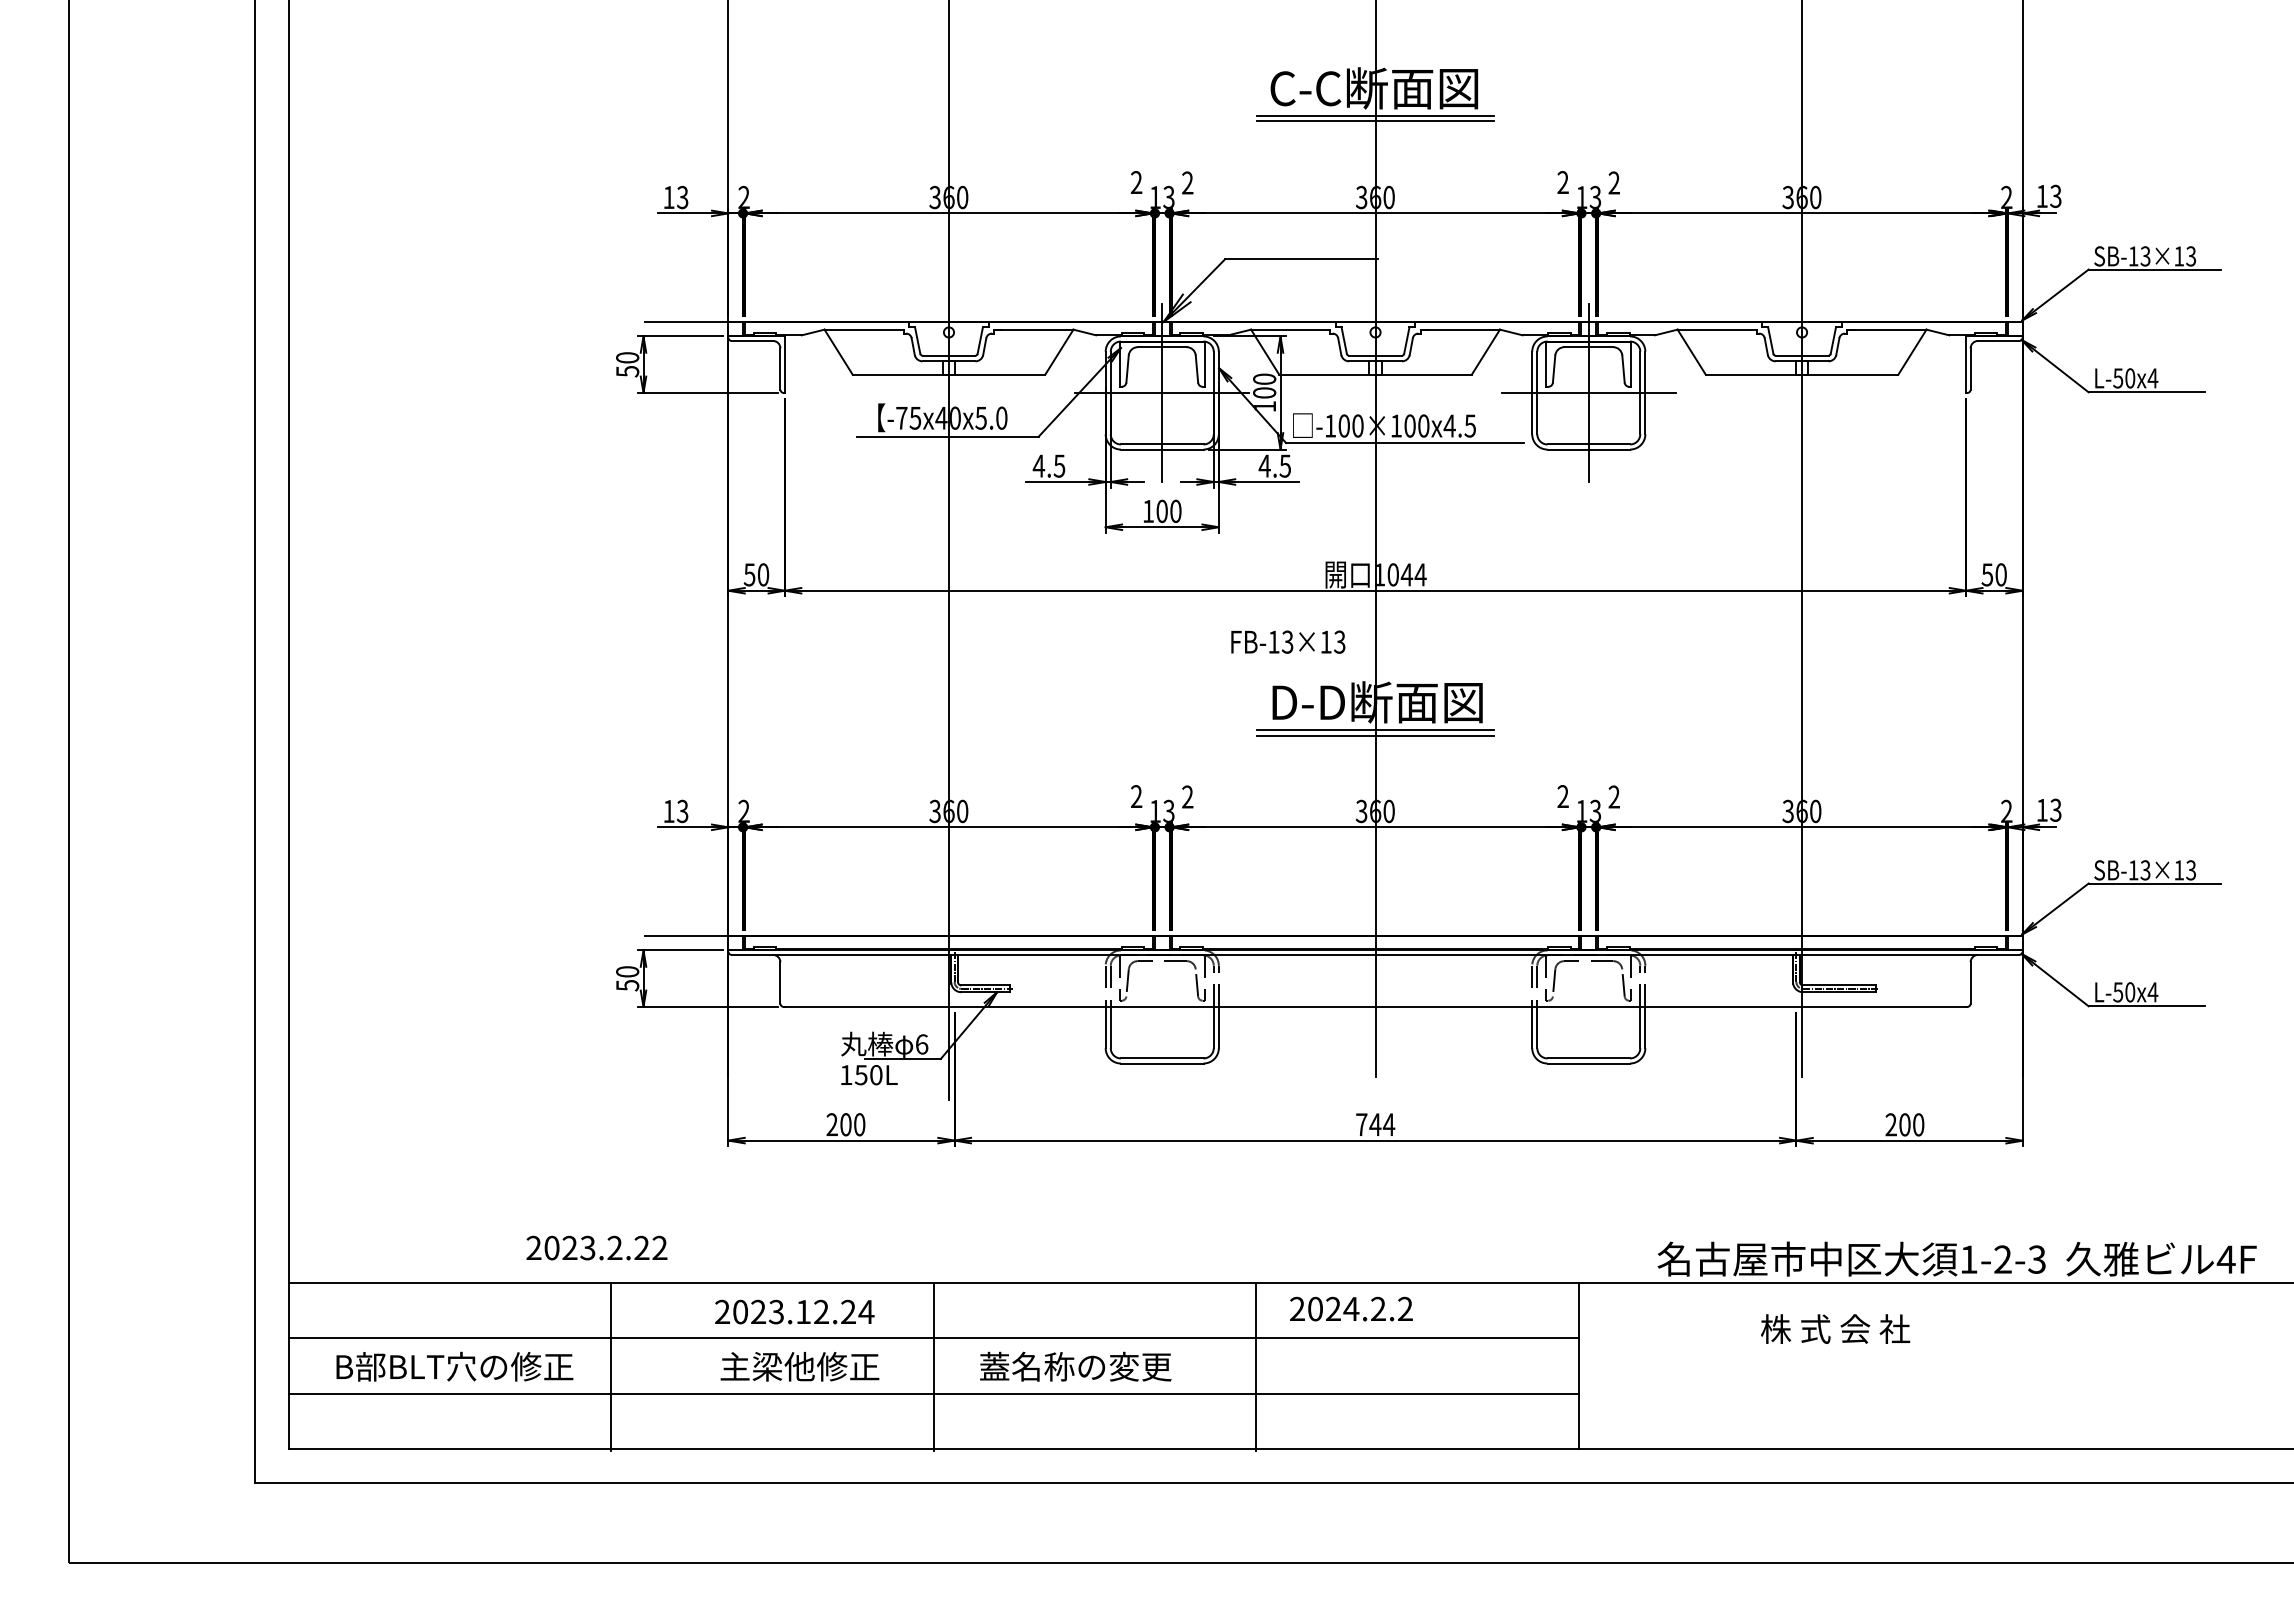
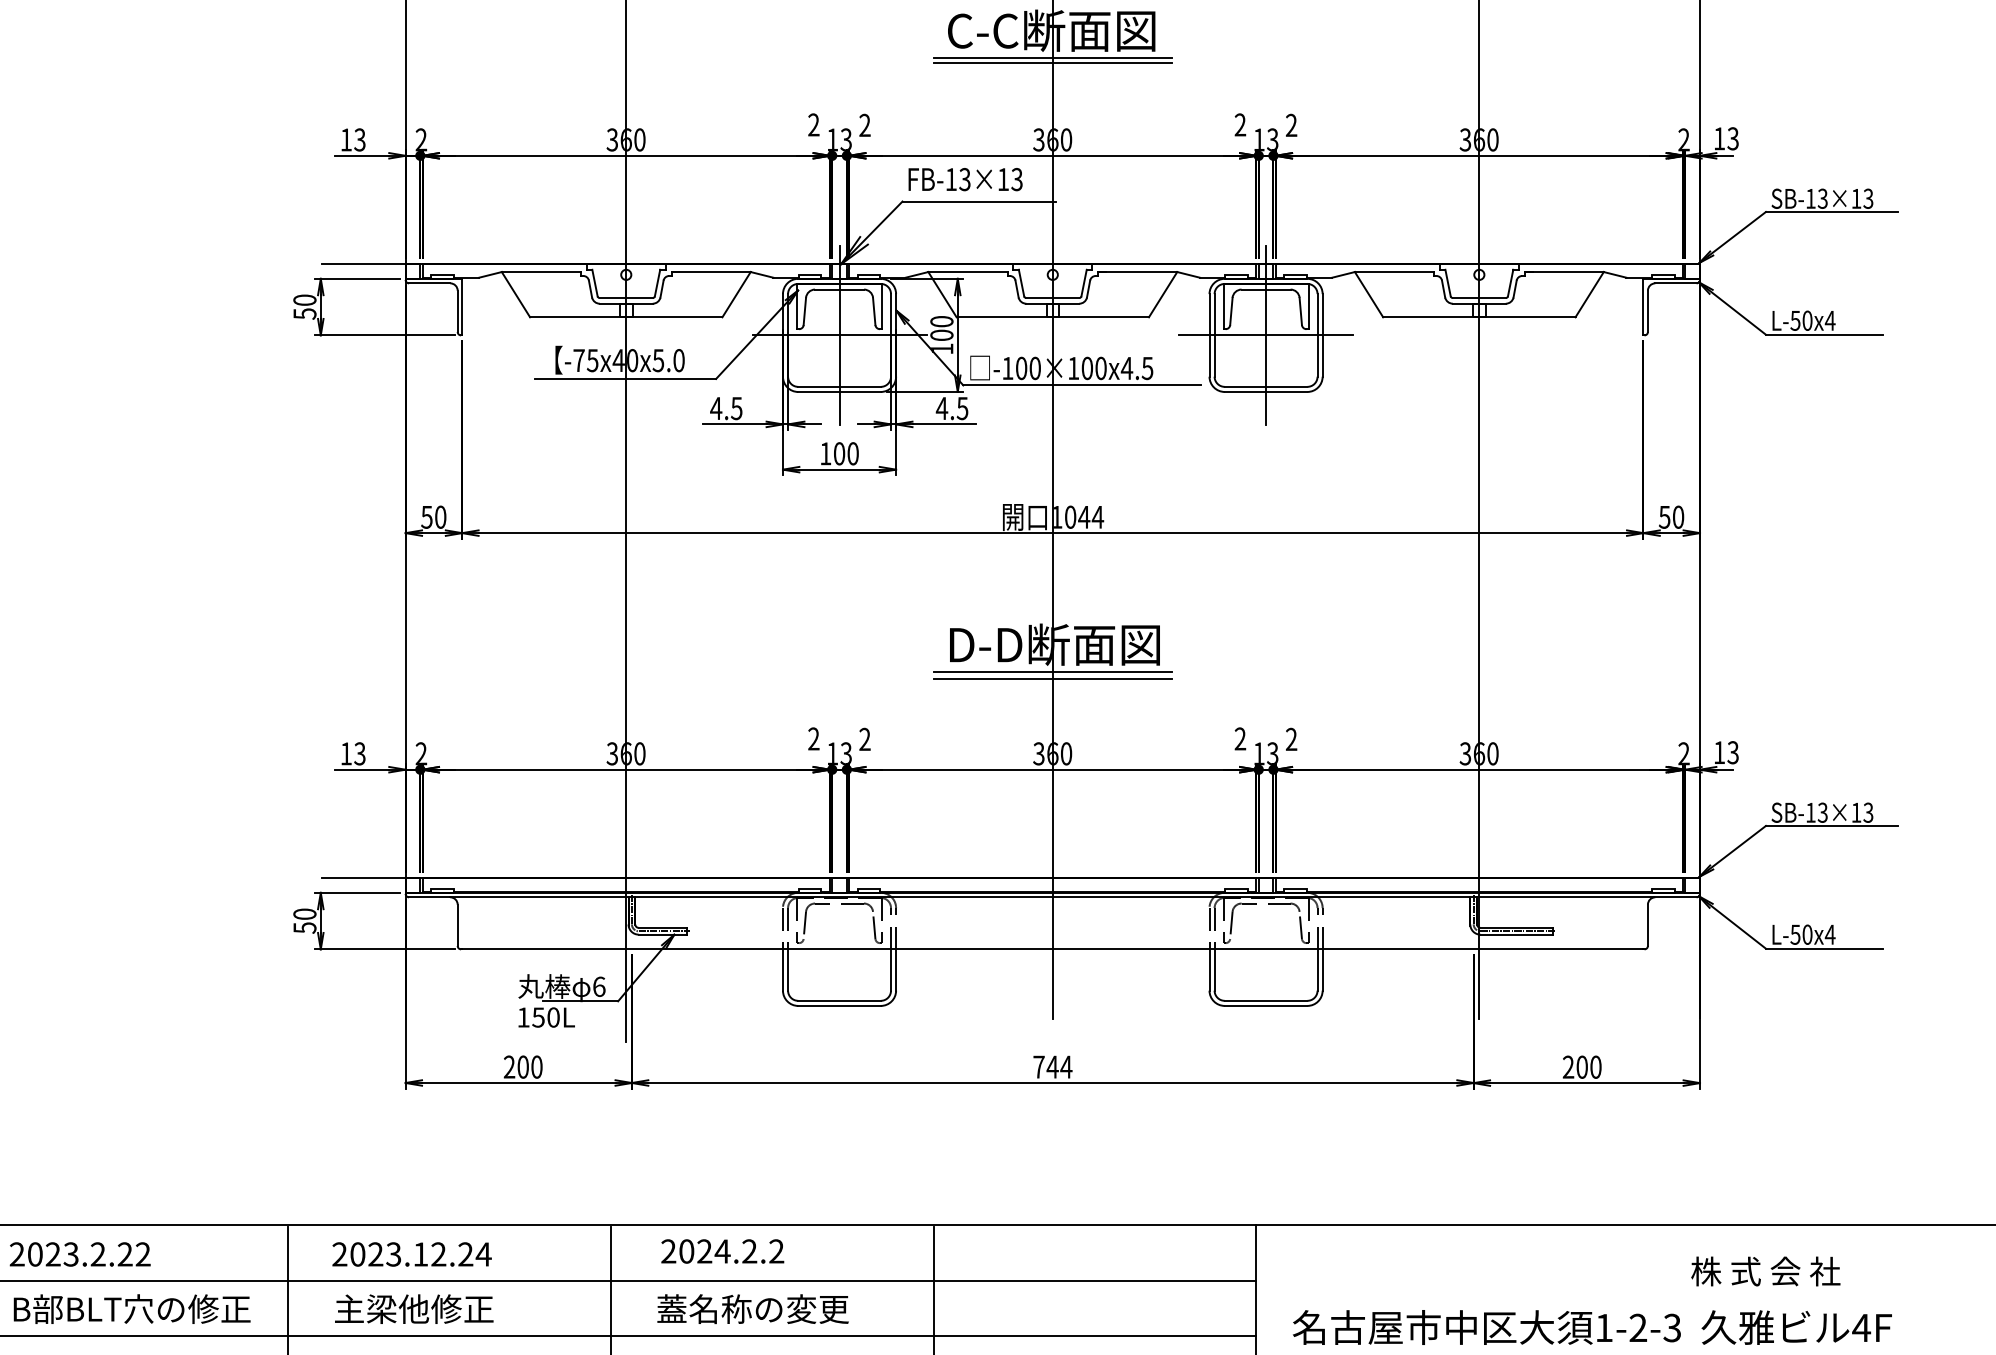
text: (1288, 641) -> (965, 178), moved
text: (596, 1247) -> (79, 1253), moved
text: (1956, 1258) -> (1591, 1326), moved
text: (1351, 1308) -> (722, 1250), moved
text: (794, 1311) -> (411, 1253), moved
text: (1835, 1328) -> (1765, 1270), moved
text: (799, 1366) -> (413, 1308), moved

